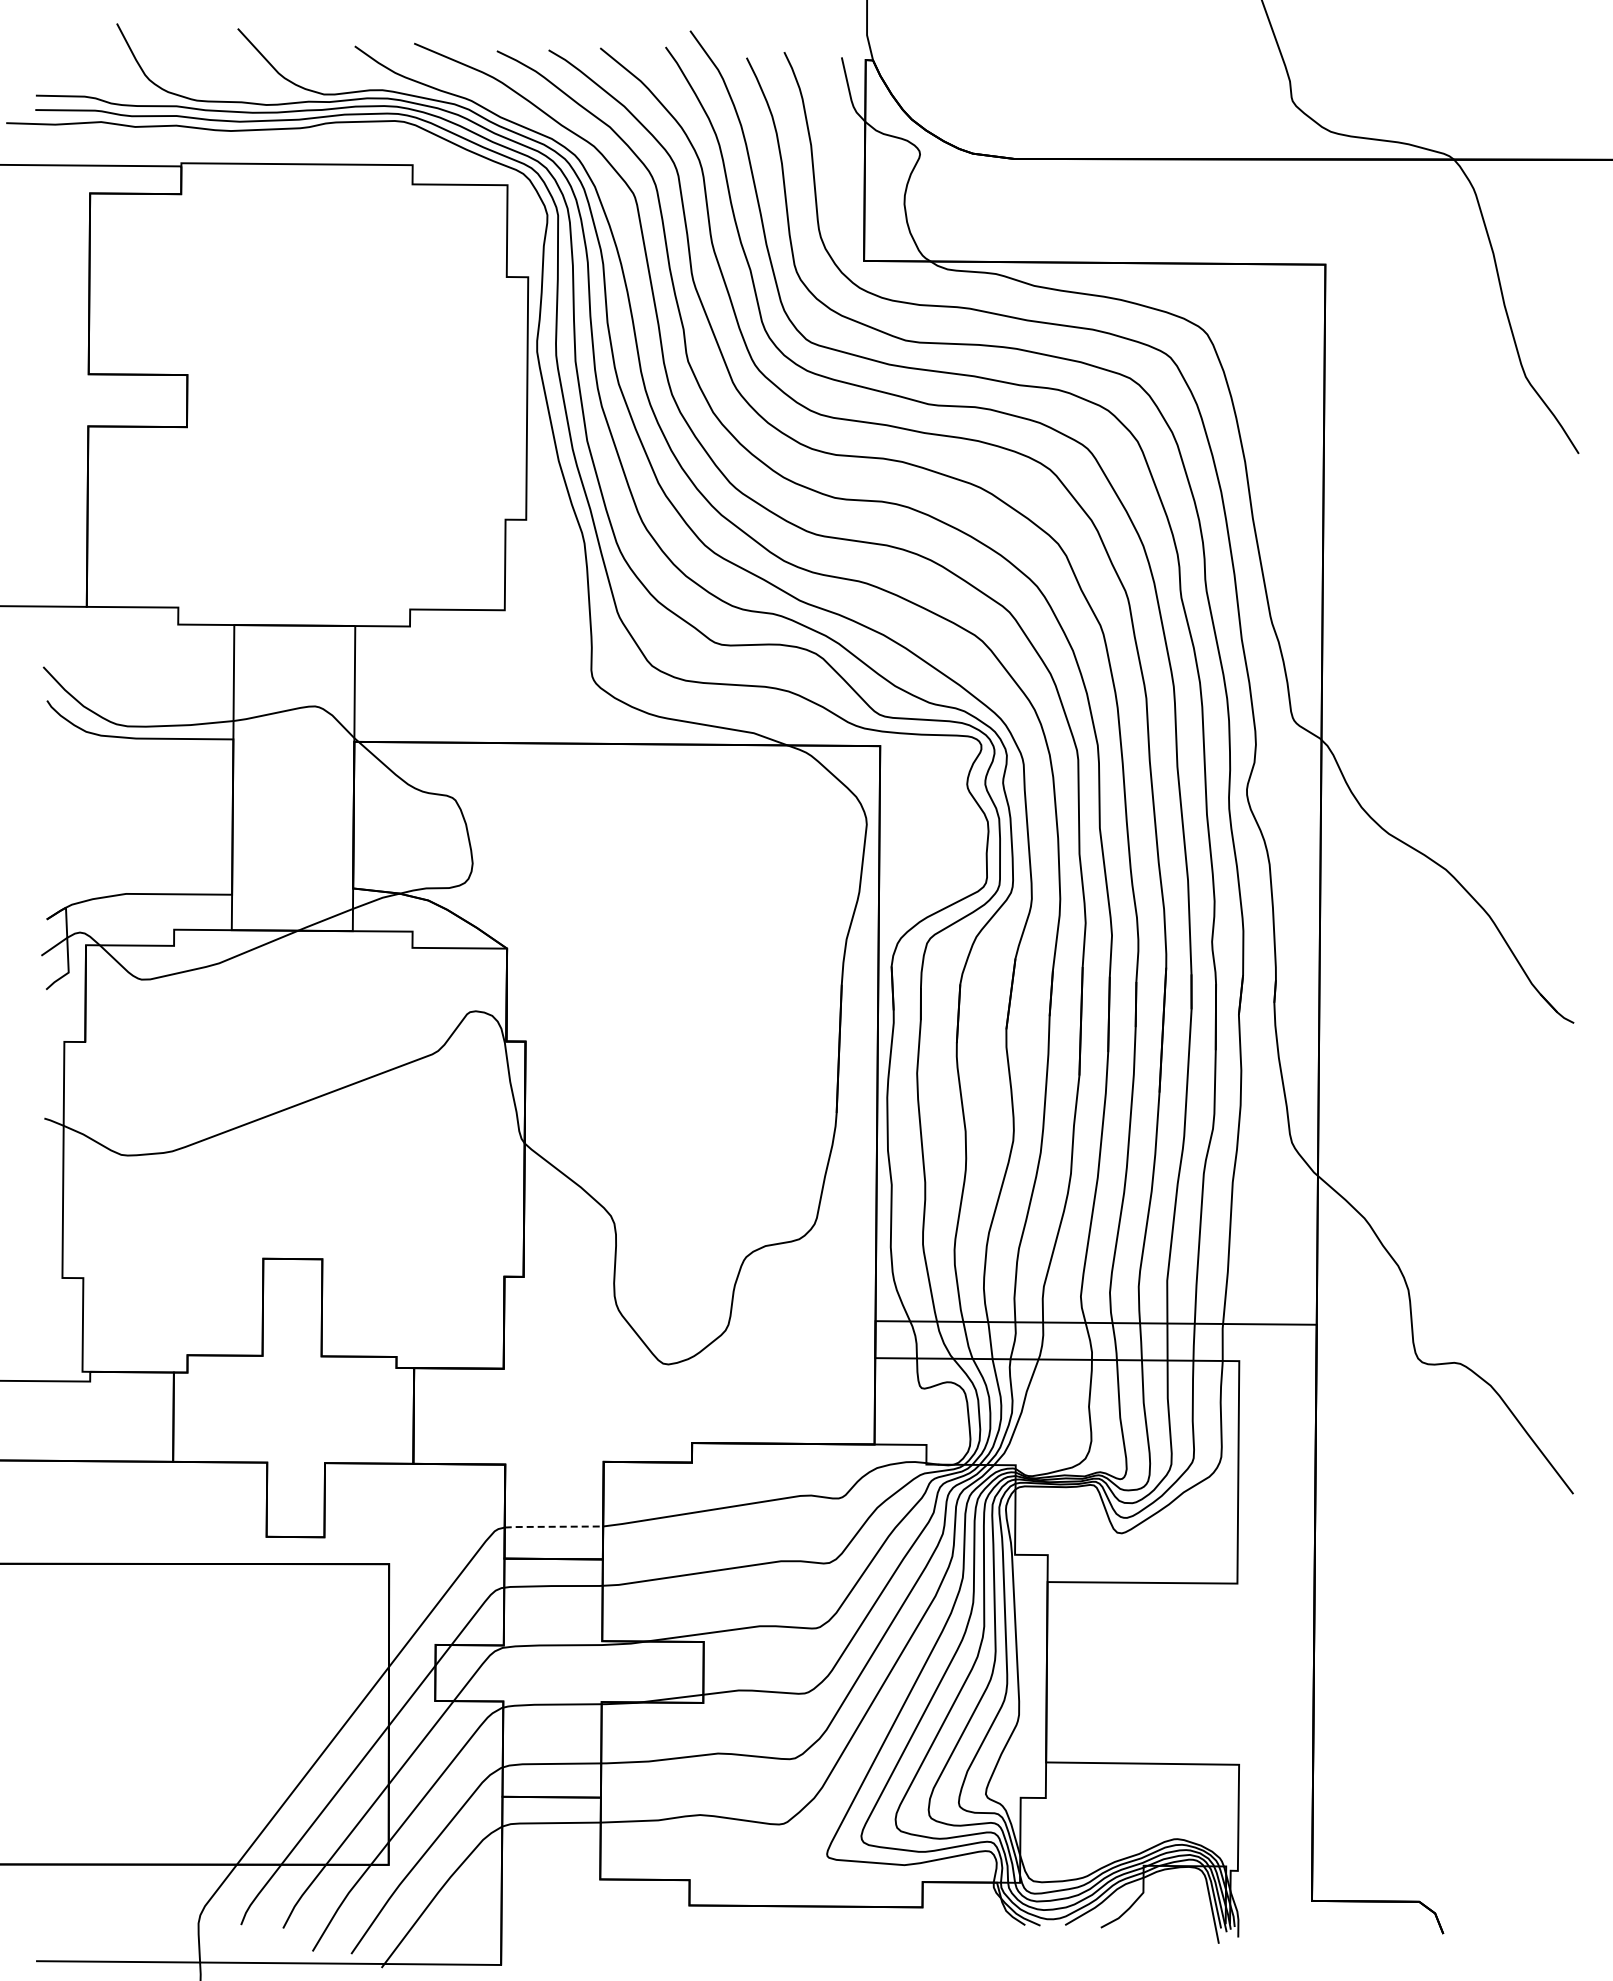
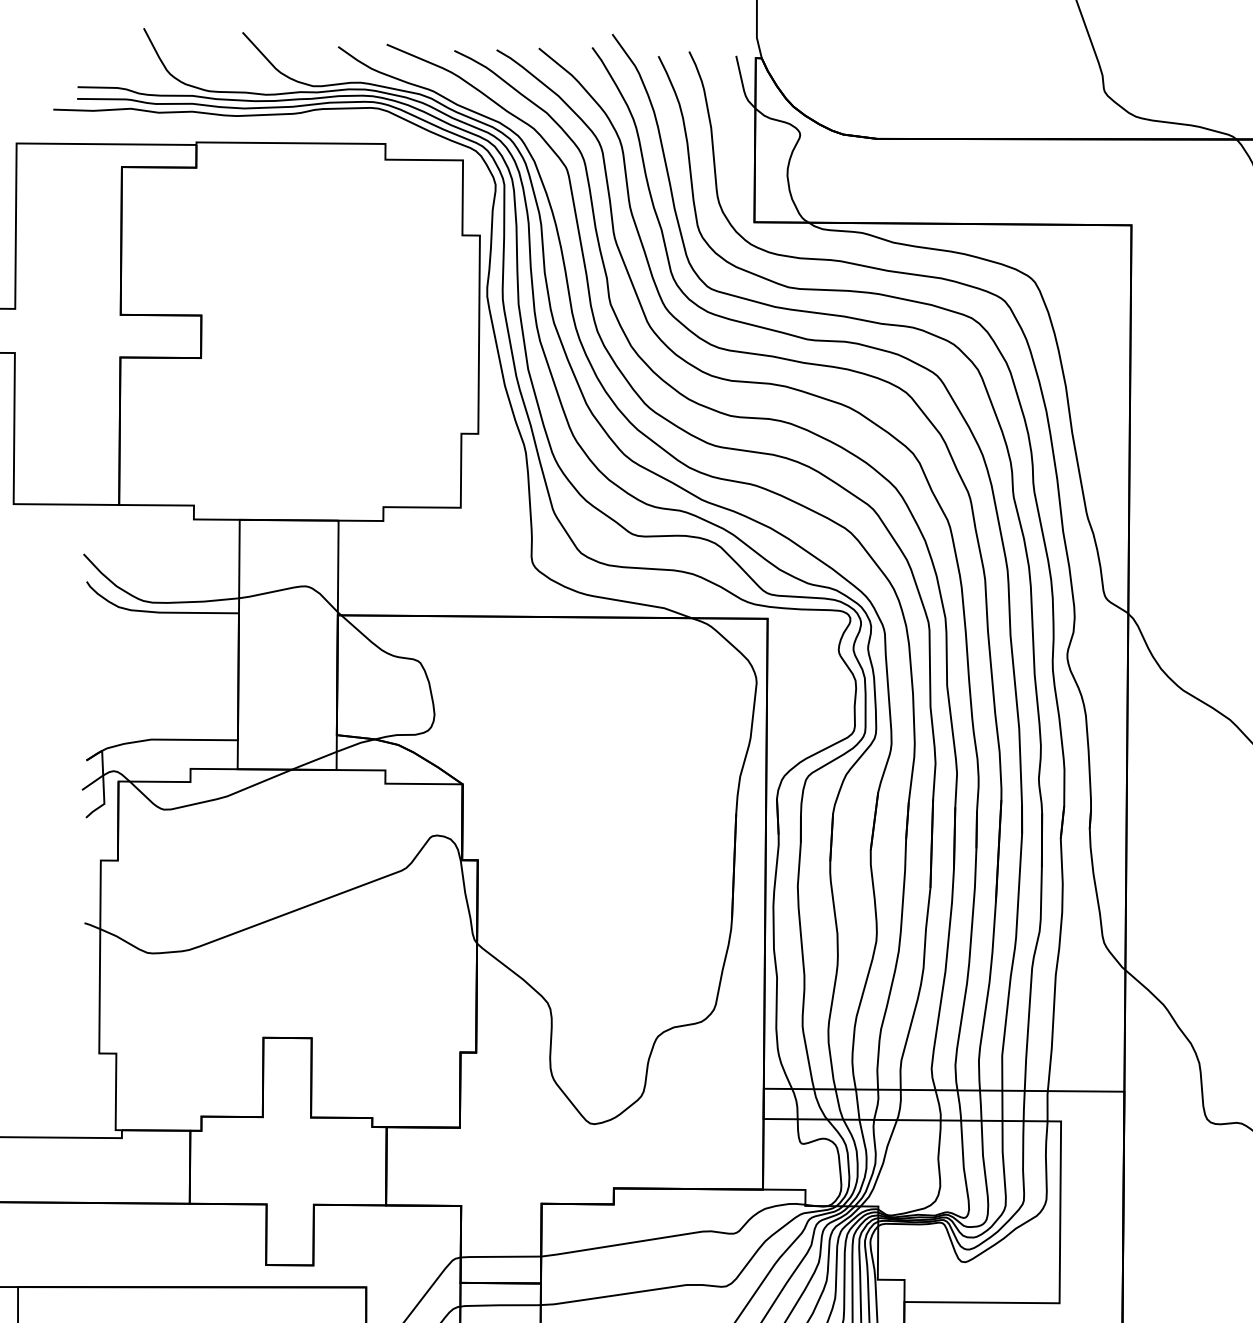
line: (553, 1526) -> (500, 1256), dashed -> solid

